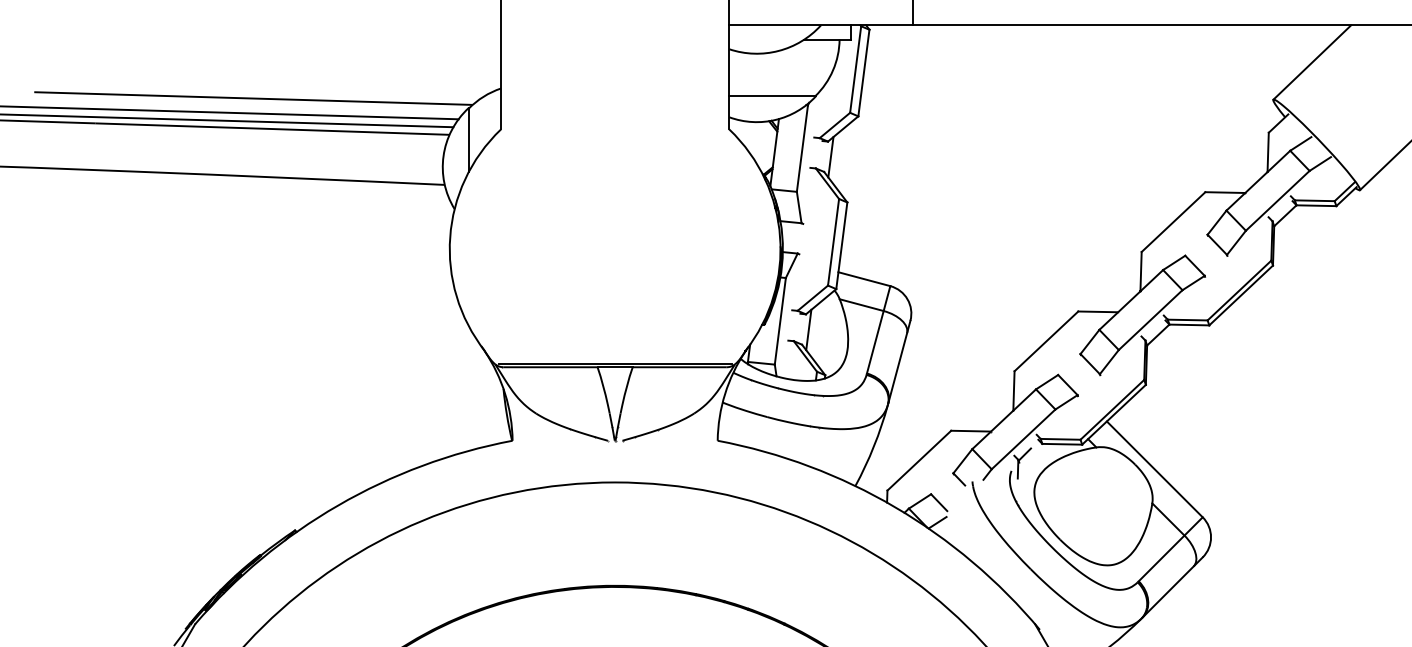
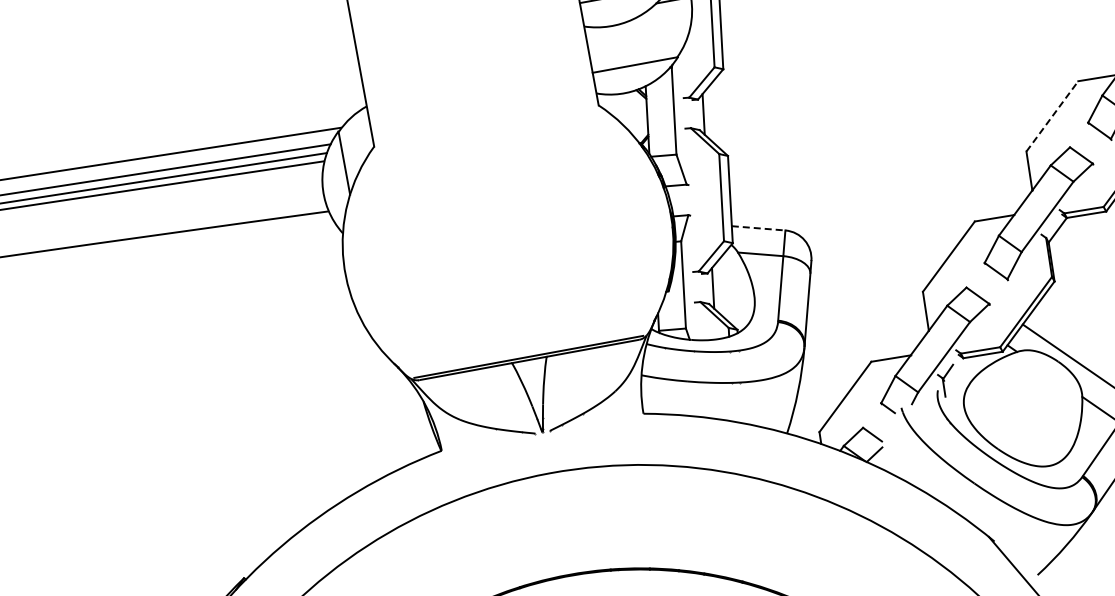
line: (1173, 222) -> (1052, 116), solid -> dashed
line: (864, 279) -> (758, 228), solid -> dashed

